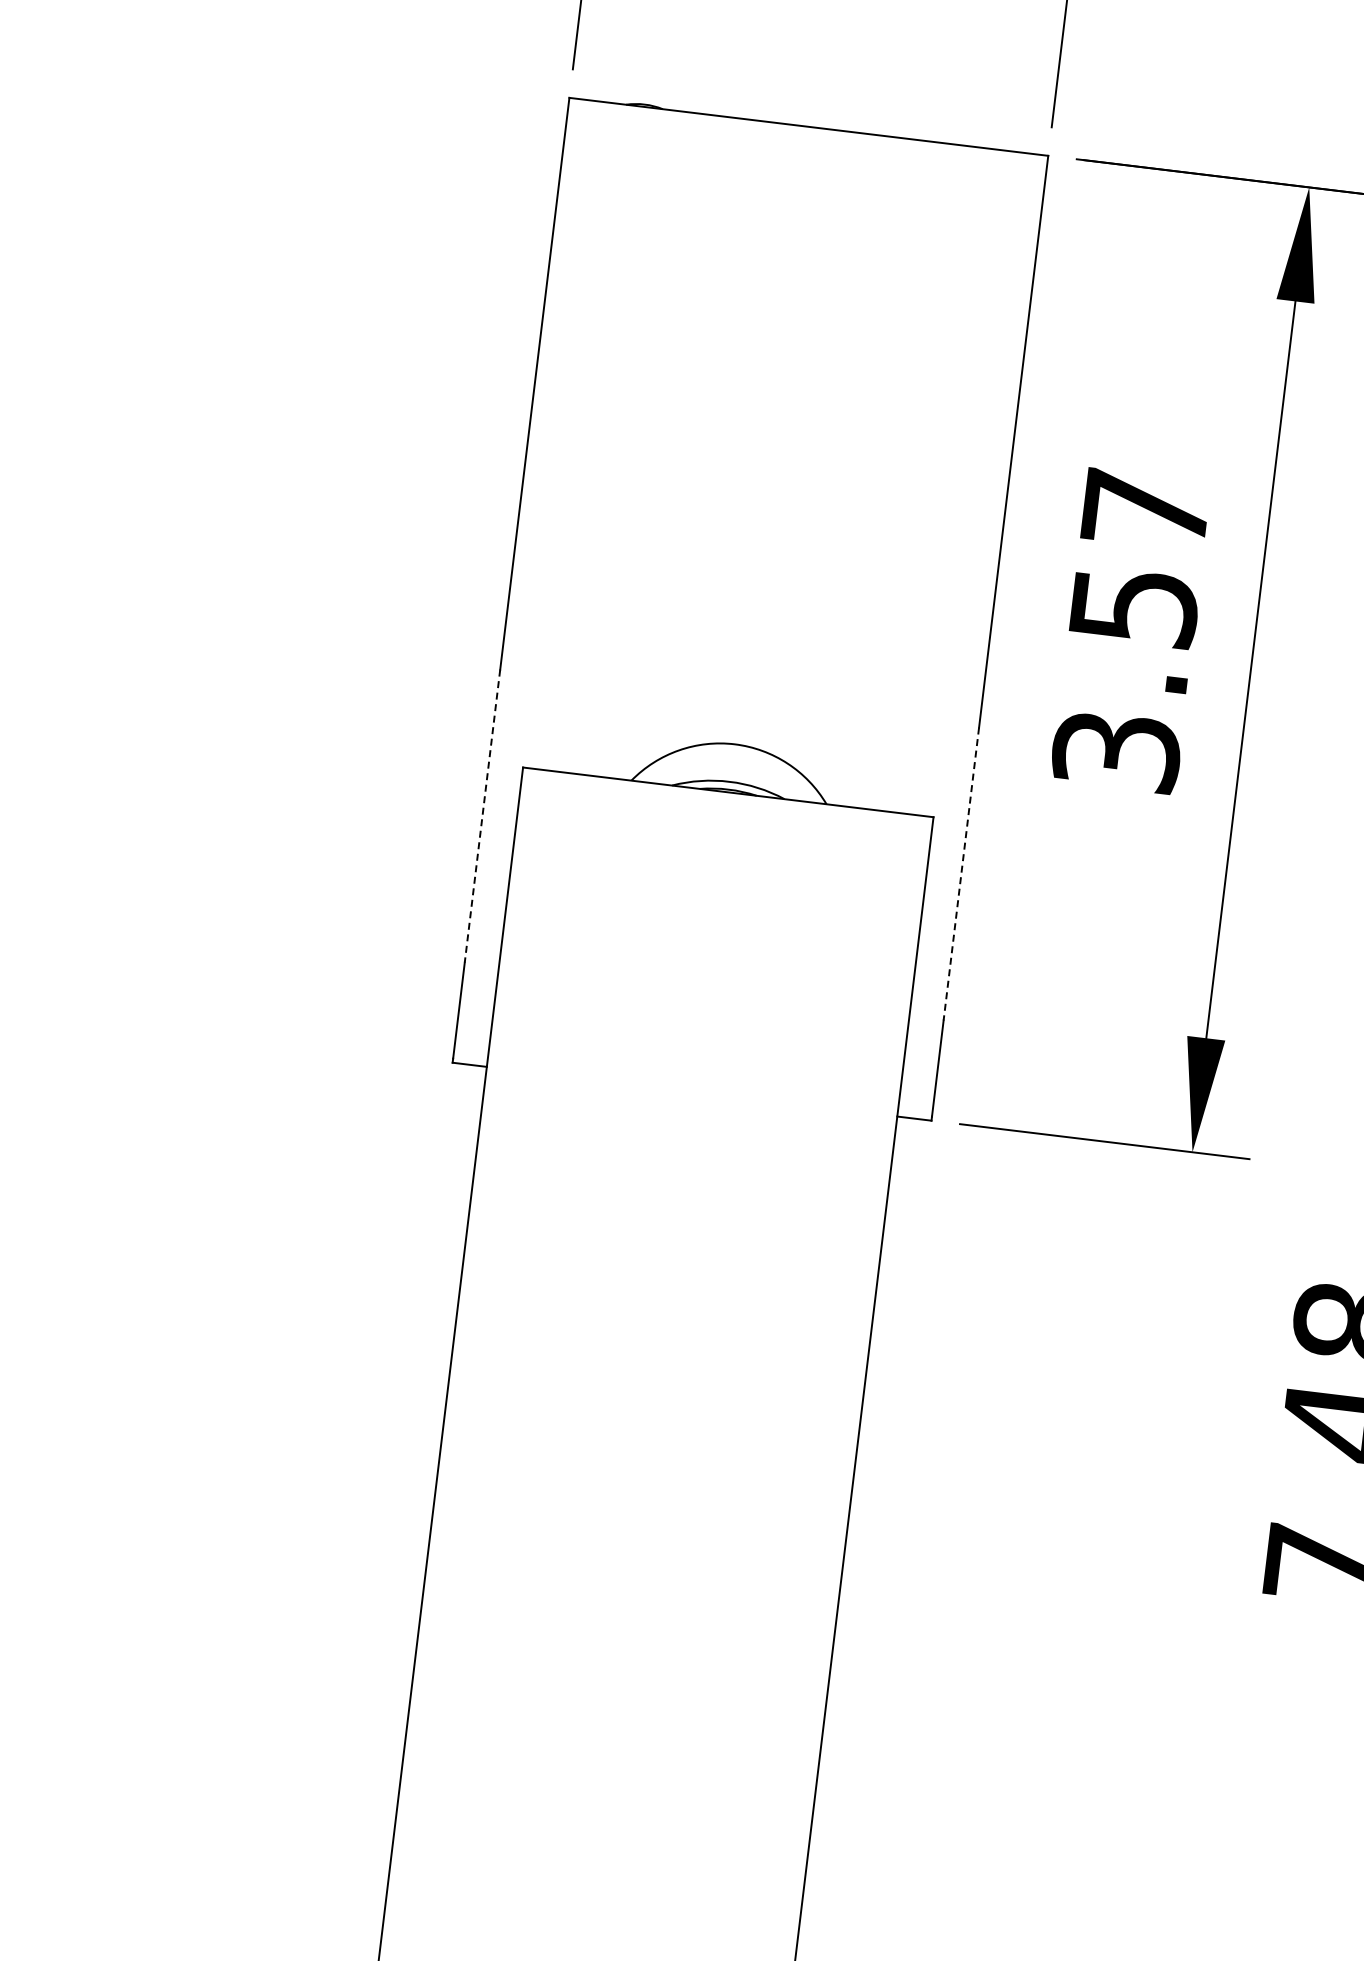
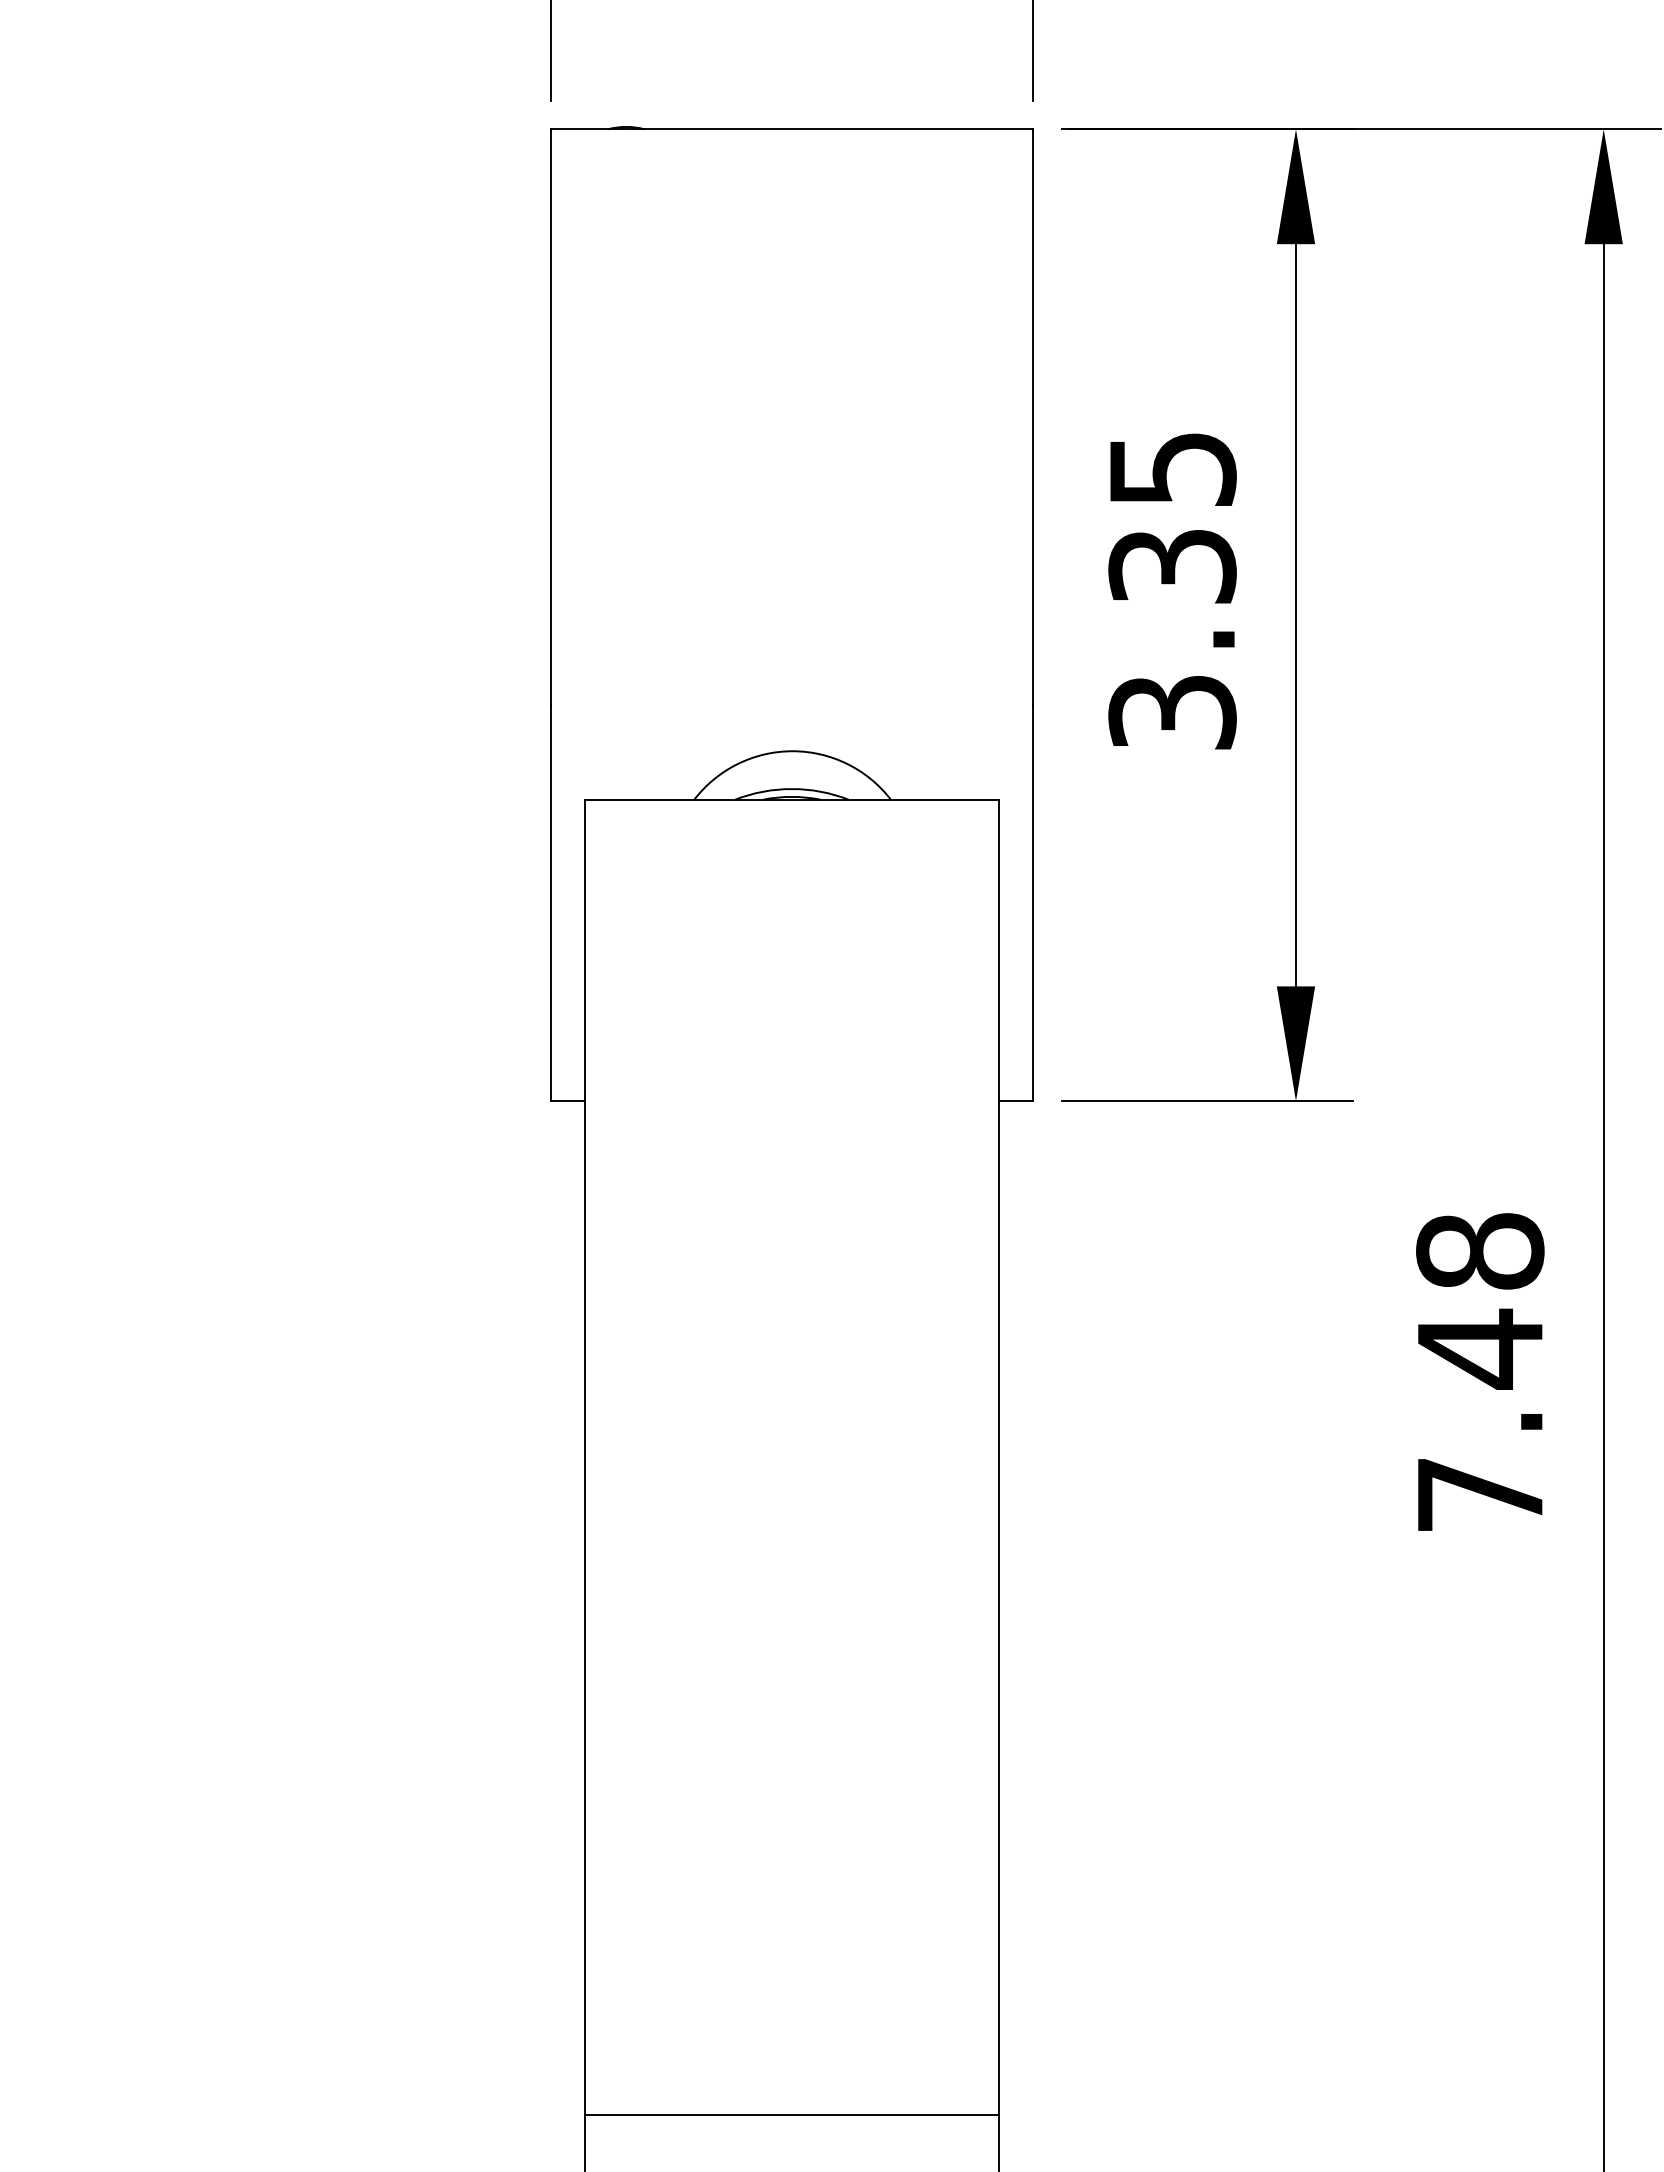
text: (1139, 558) -> (1172, 518), 3.57 -> 3.35
line: (482, 815) -> (550, 852), dashed -> solid
line: (961, 873) -> (1033, 852), dashed -> solid

